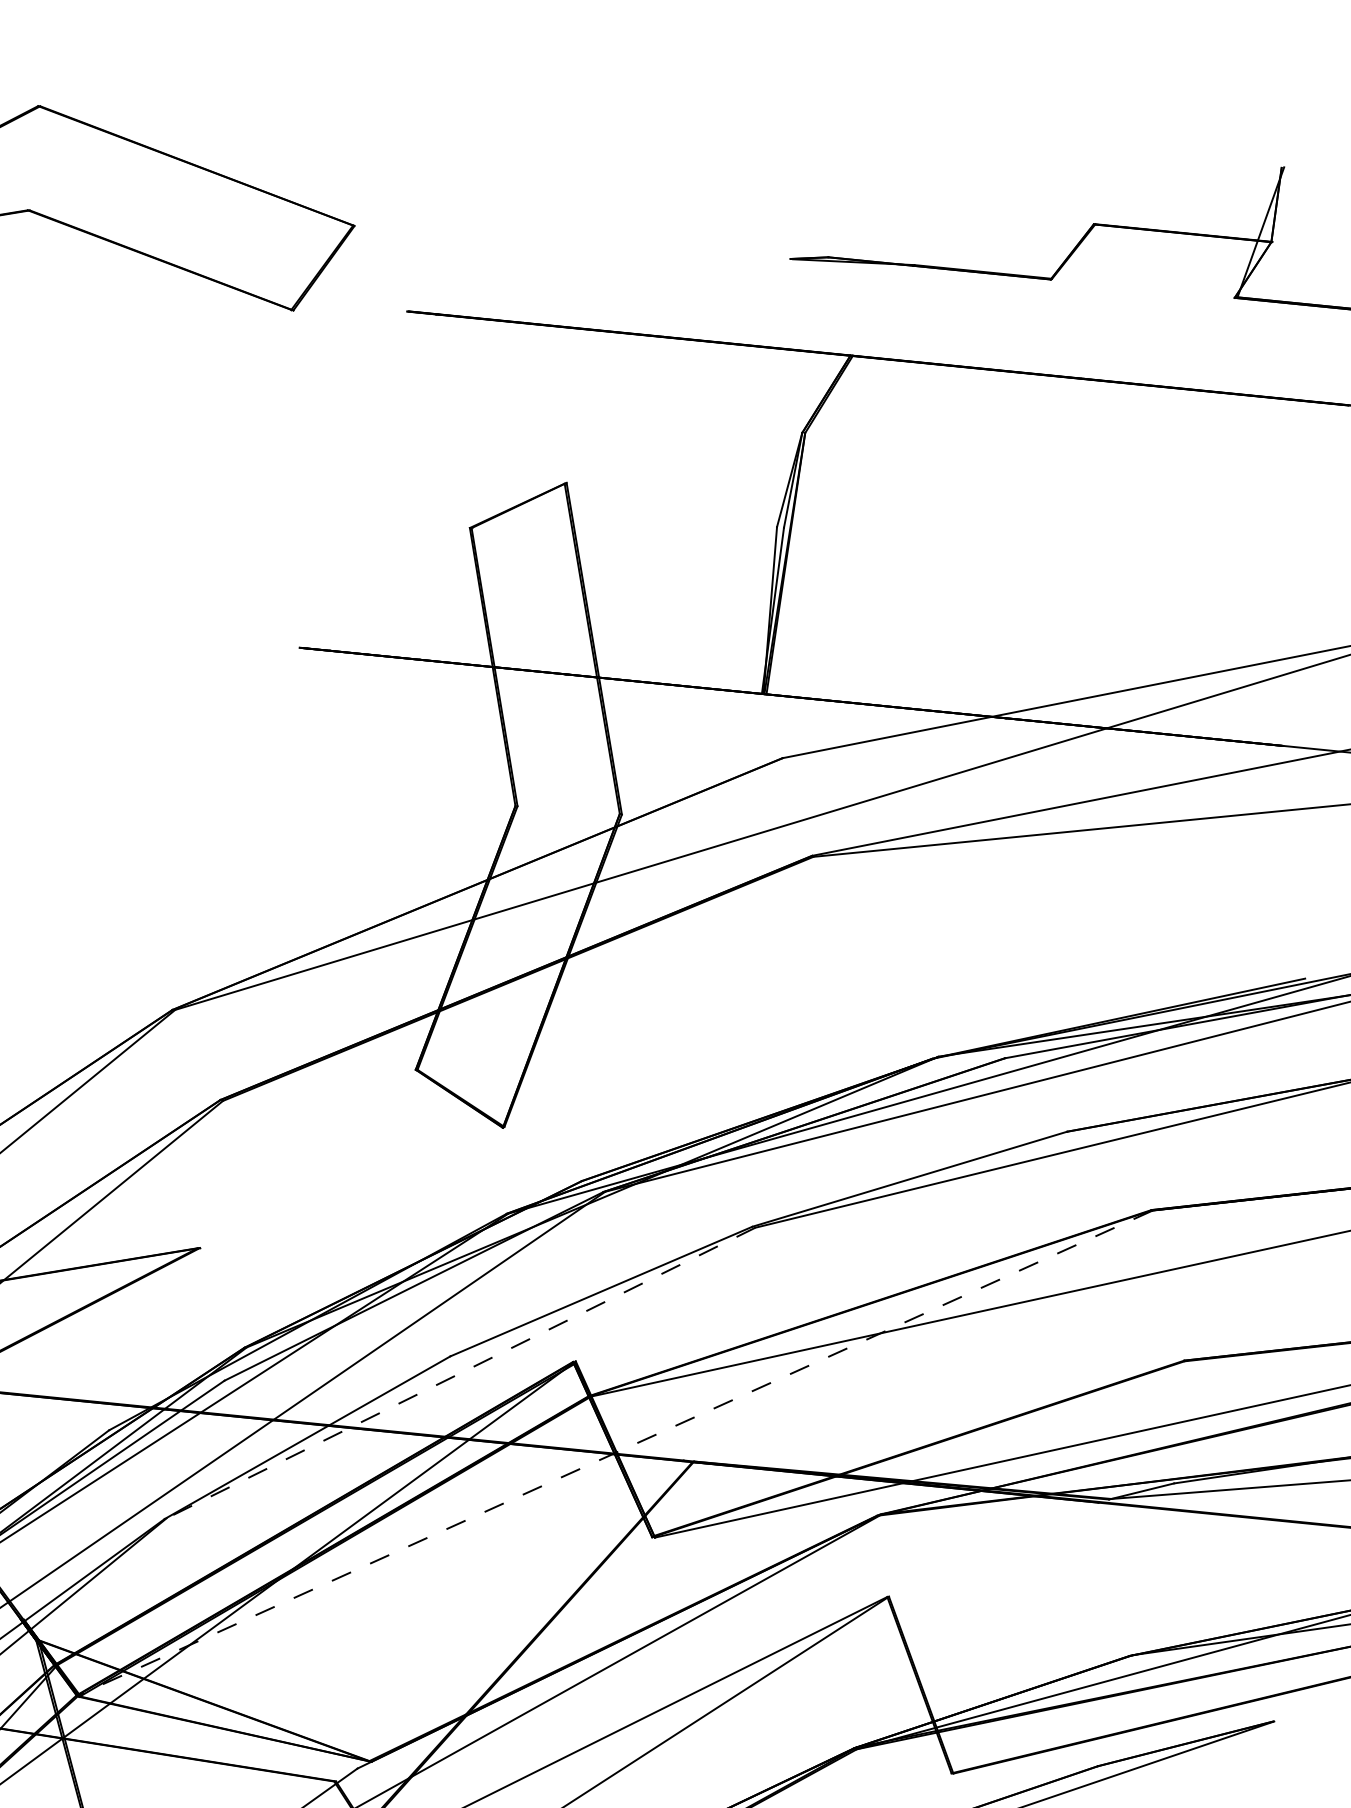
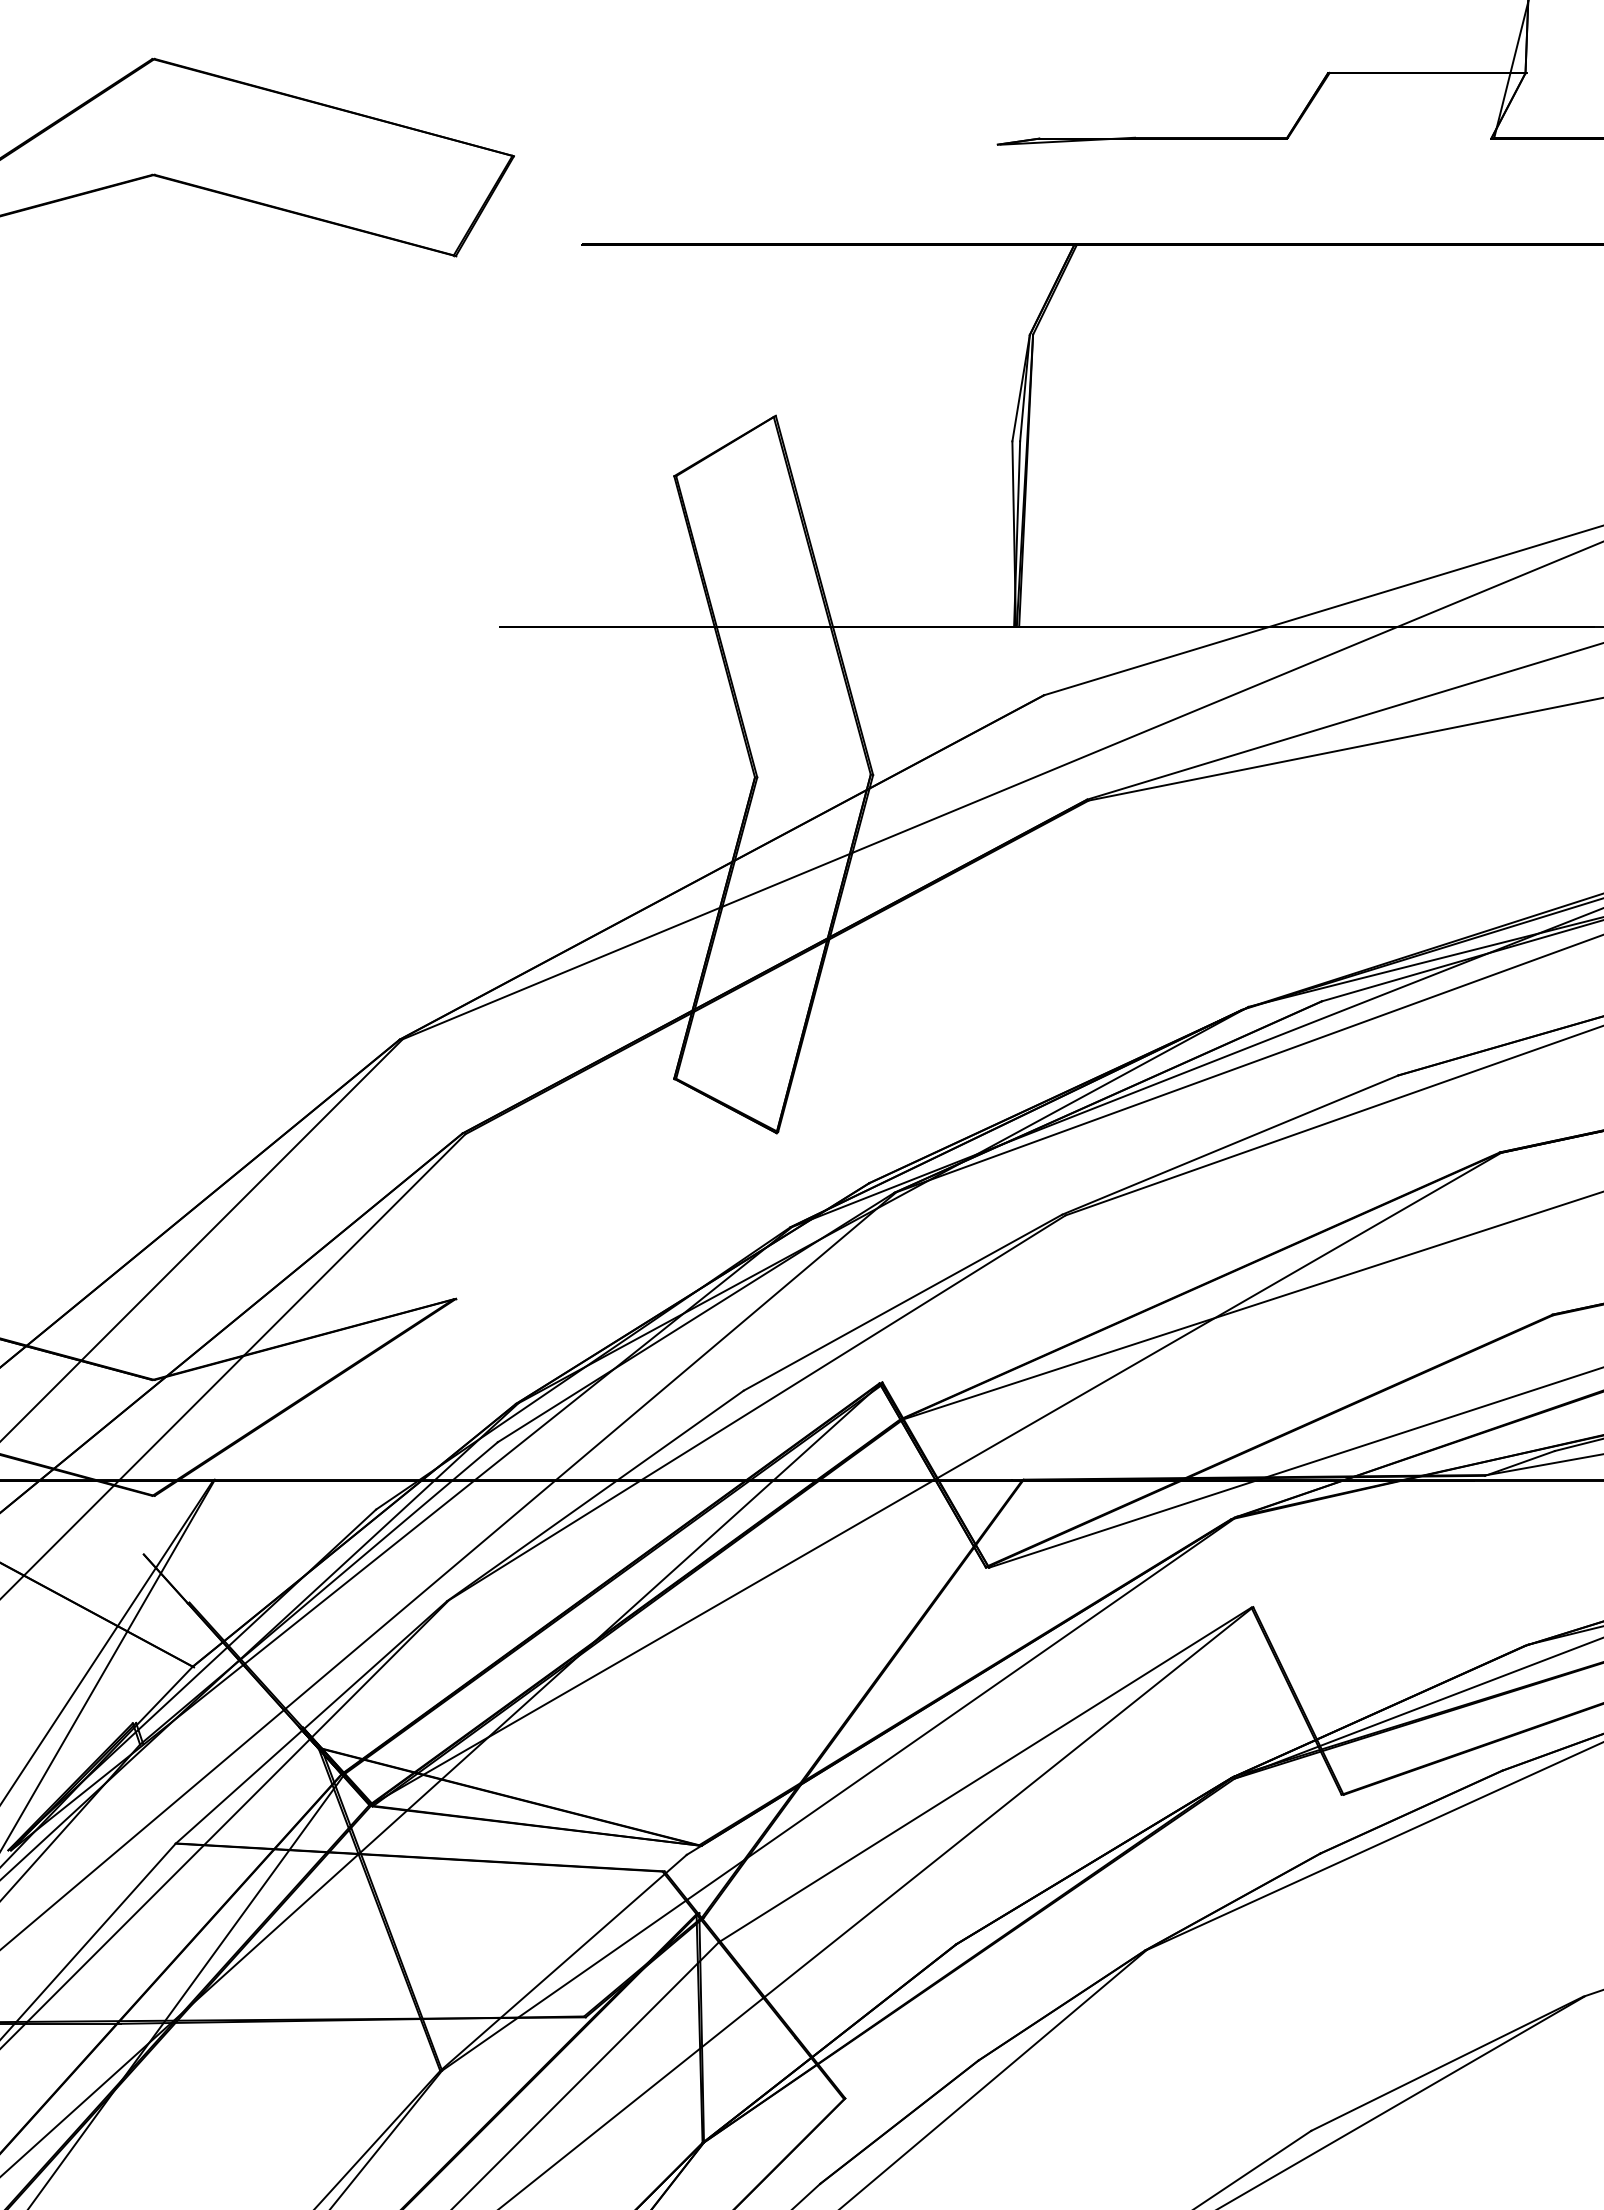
line: (460, 1373) -> (756, 1408), dashed -> solid
line: (615, 1452) -> (936, 1478), dashed -> solid

